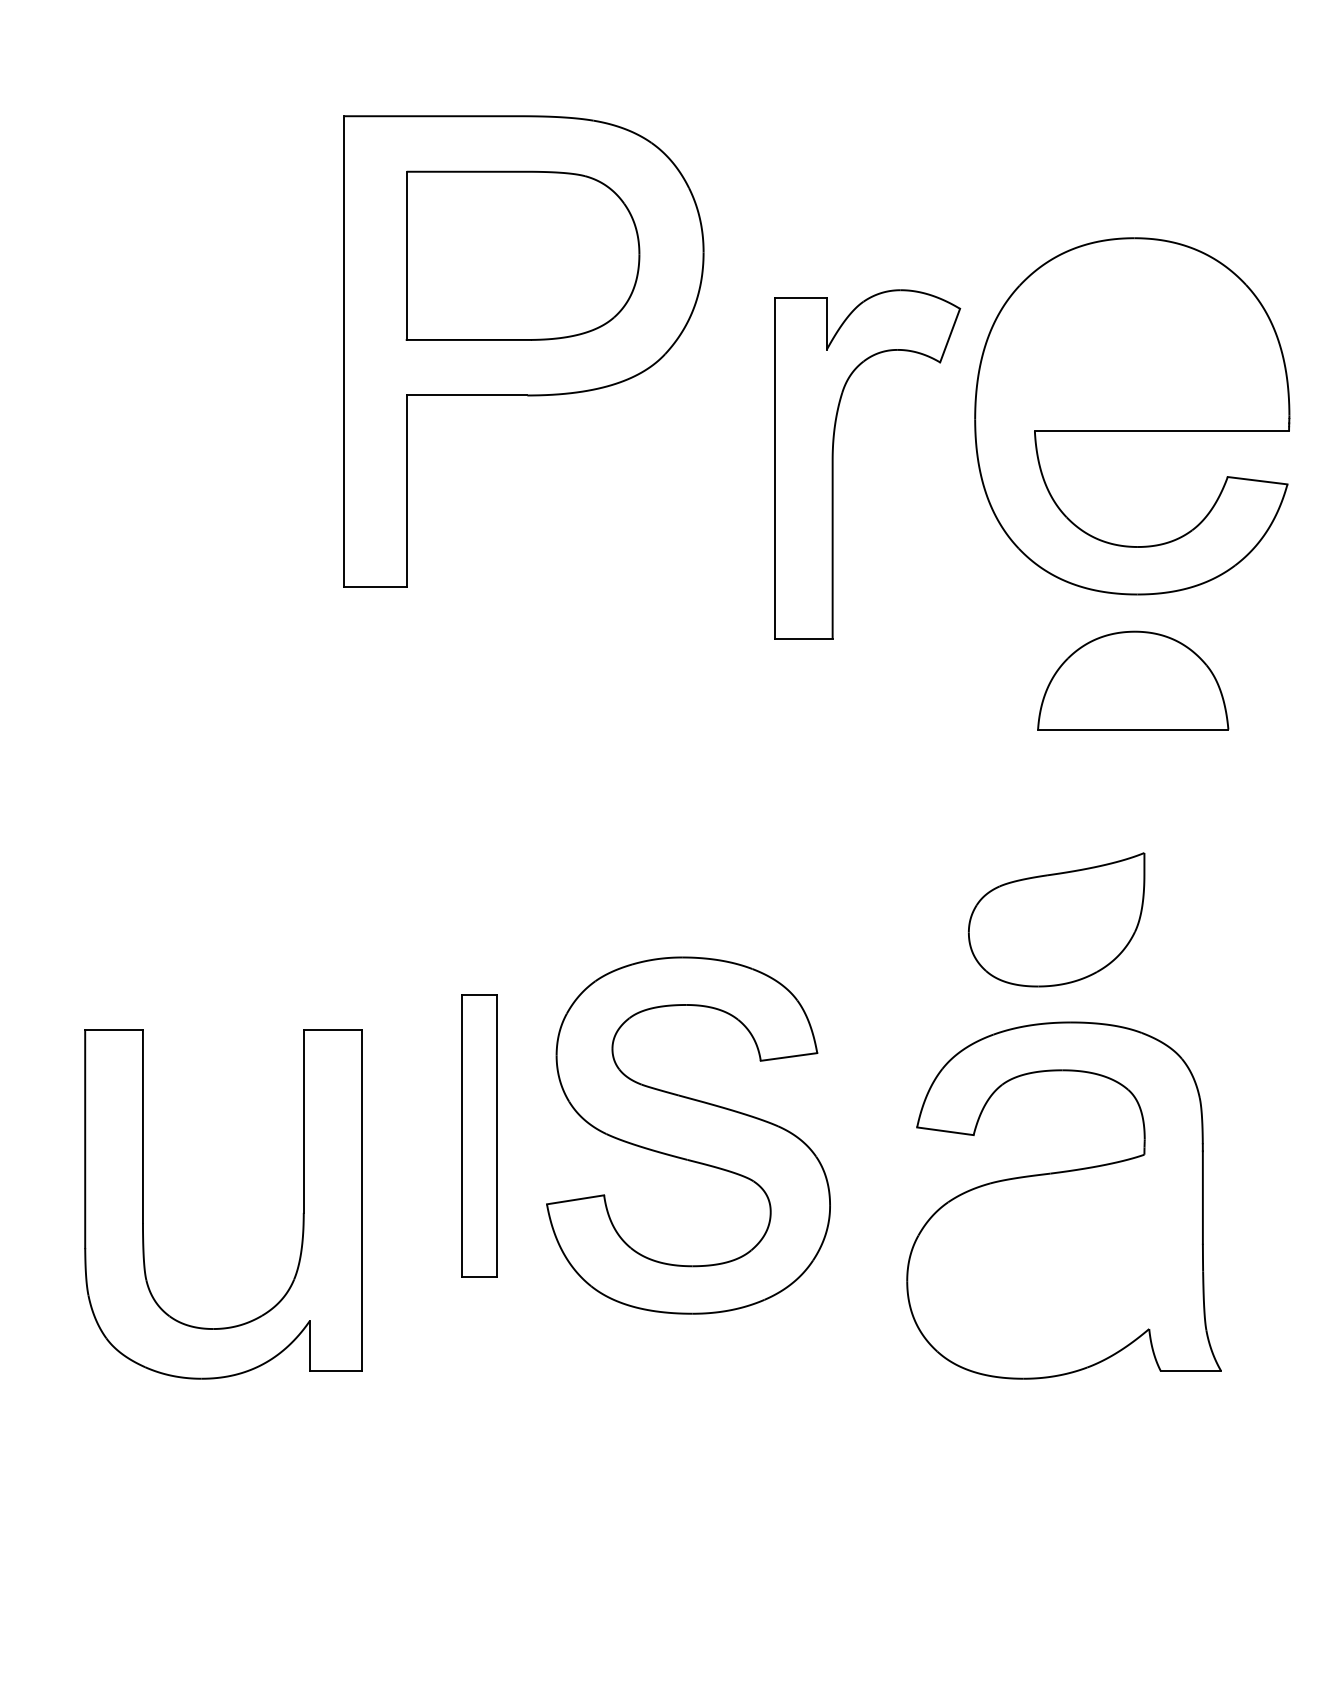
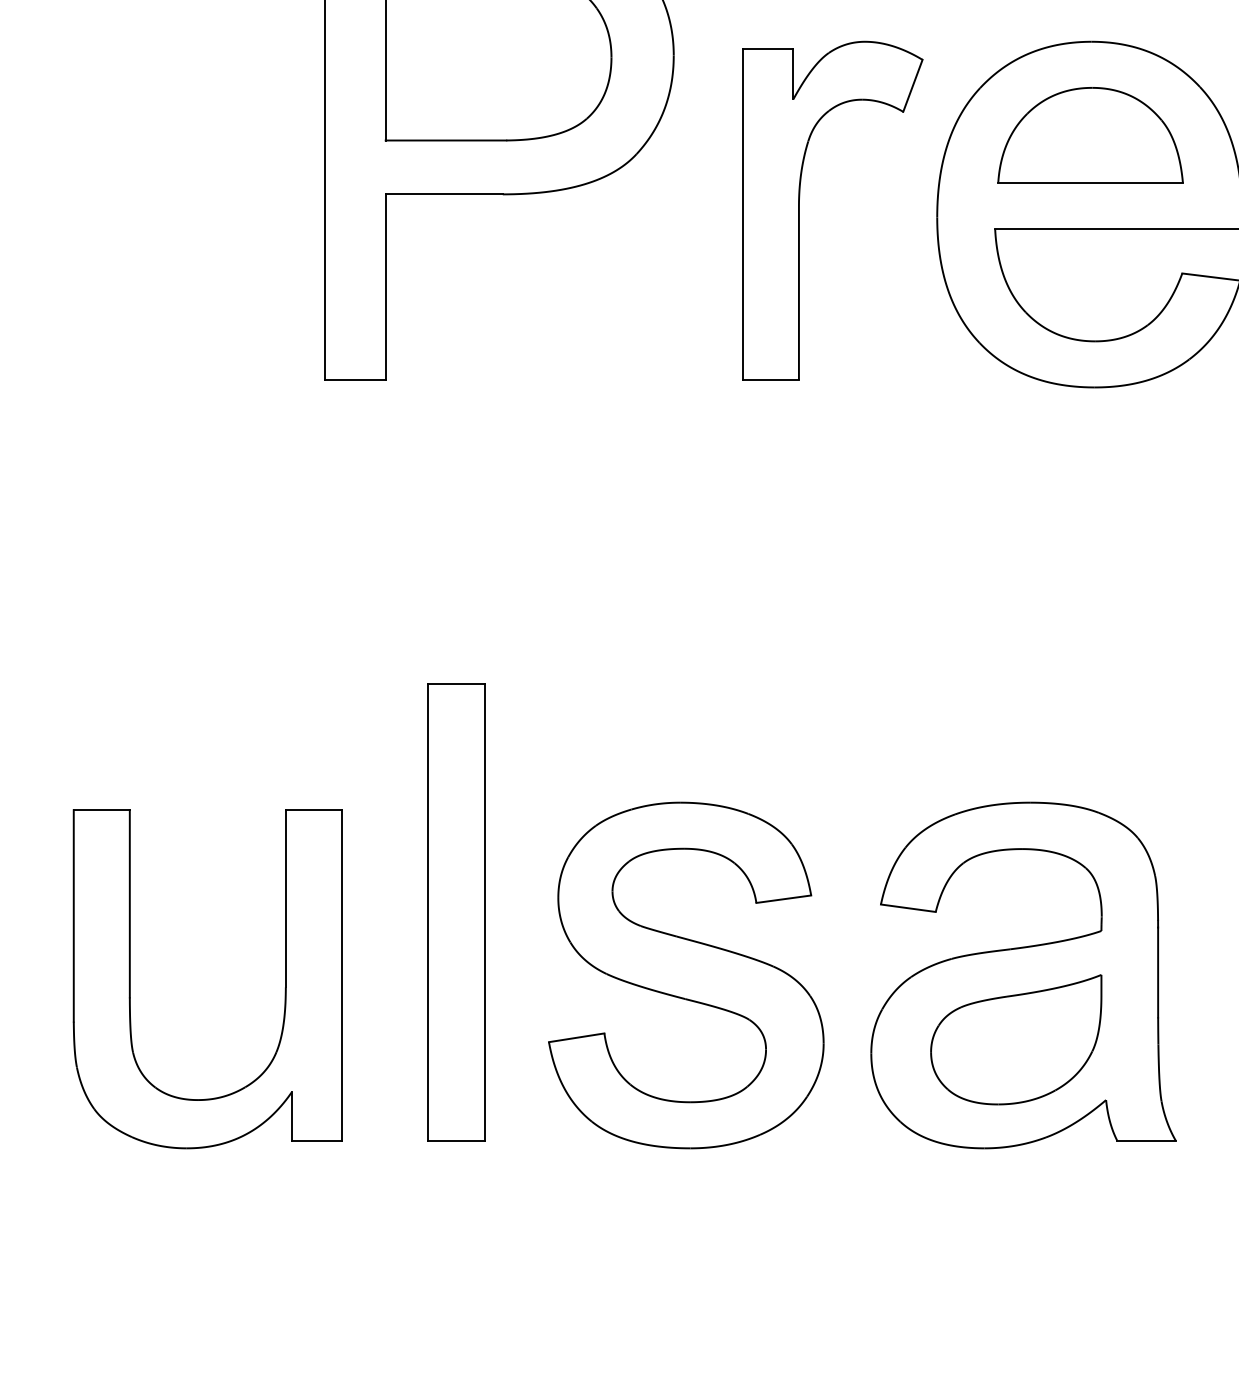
part: (833, 464) -> (799, 210), moved
part: (1133, 680) -> (1090, 135), moved
part: (1056, 919) -> (1016, 1039), moved
part: (479, 1135) -> (456, 912), size x1.67
part: (688, 1135) -> (686, 975), moved

